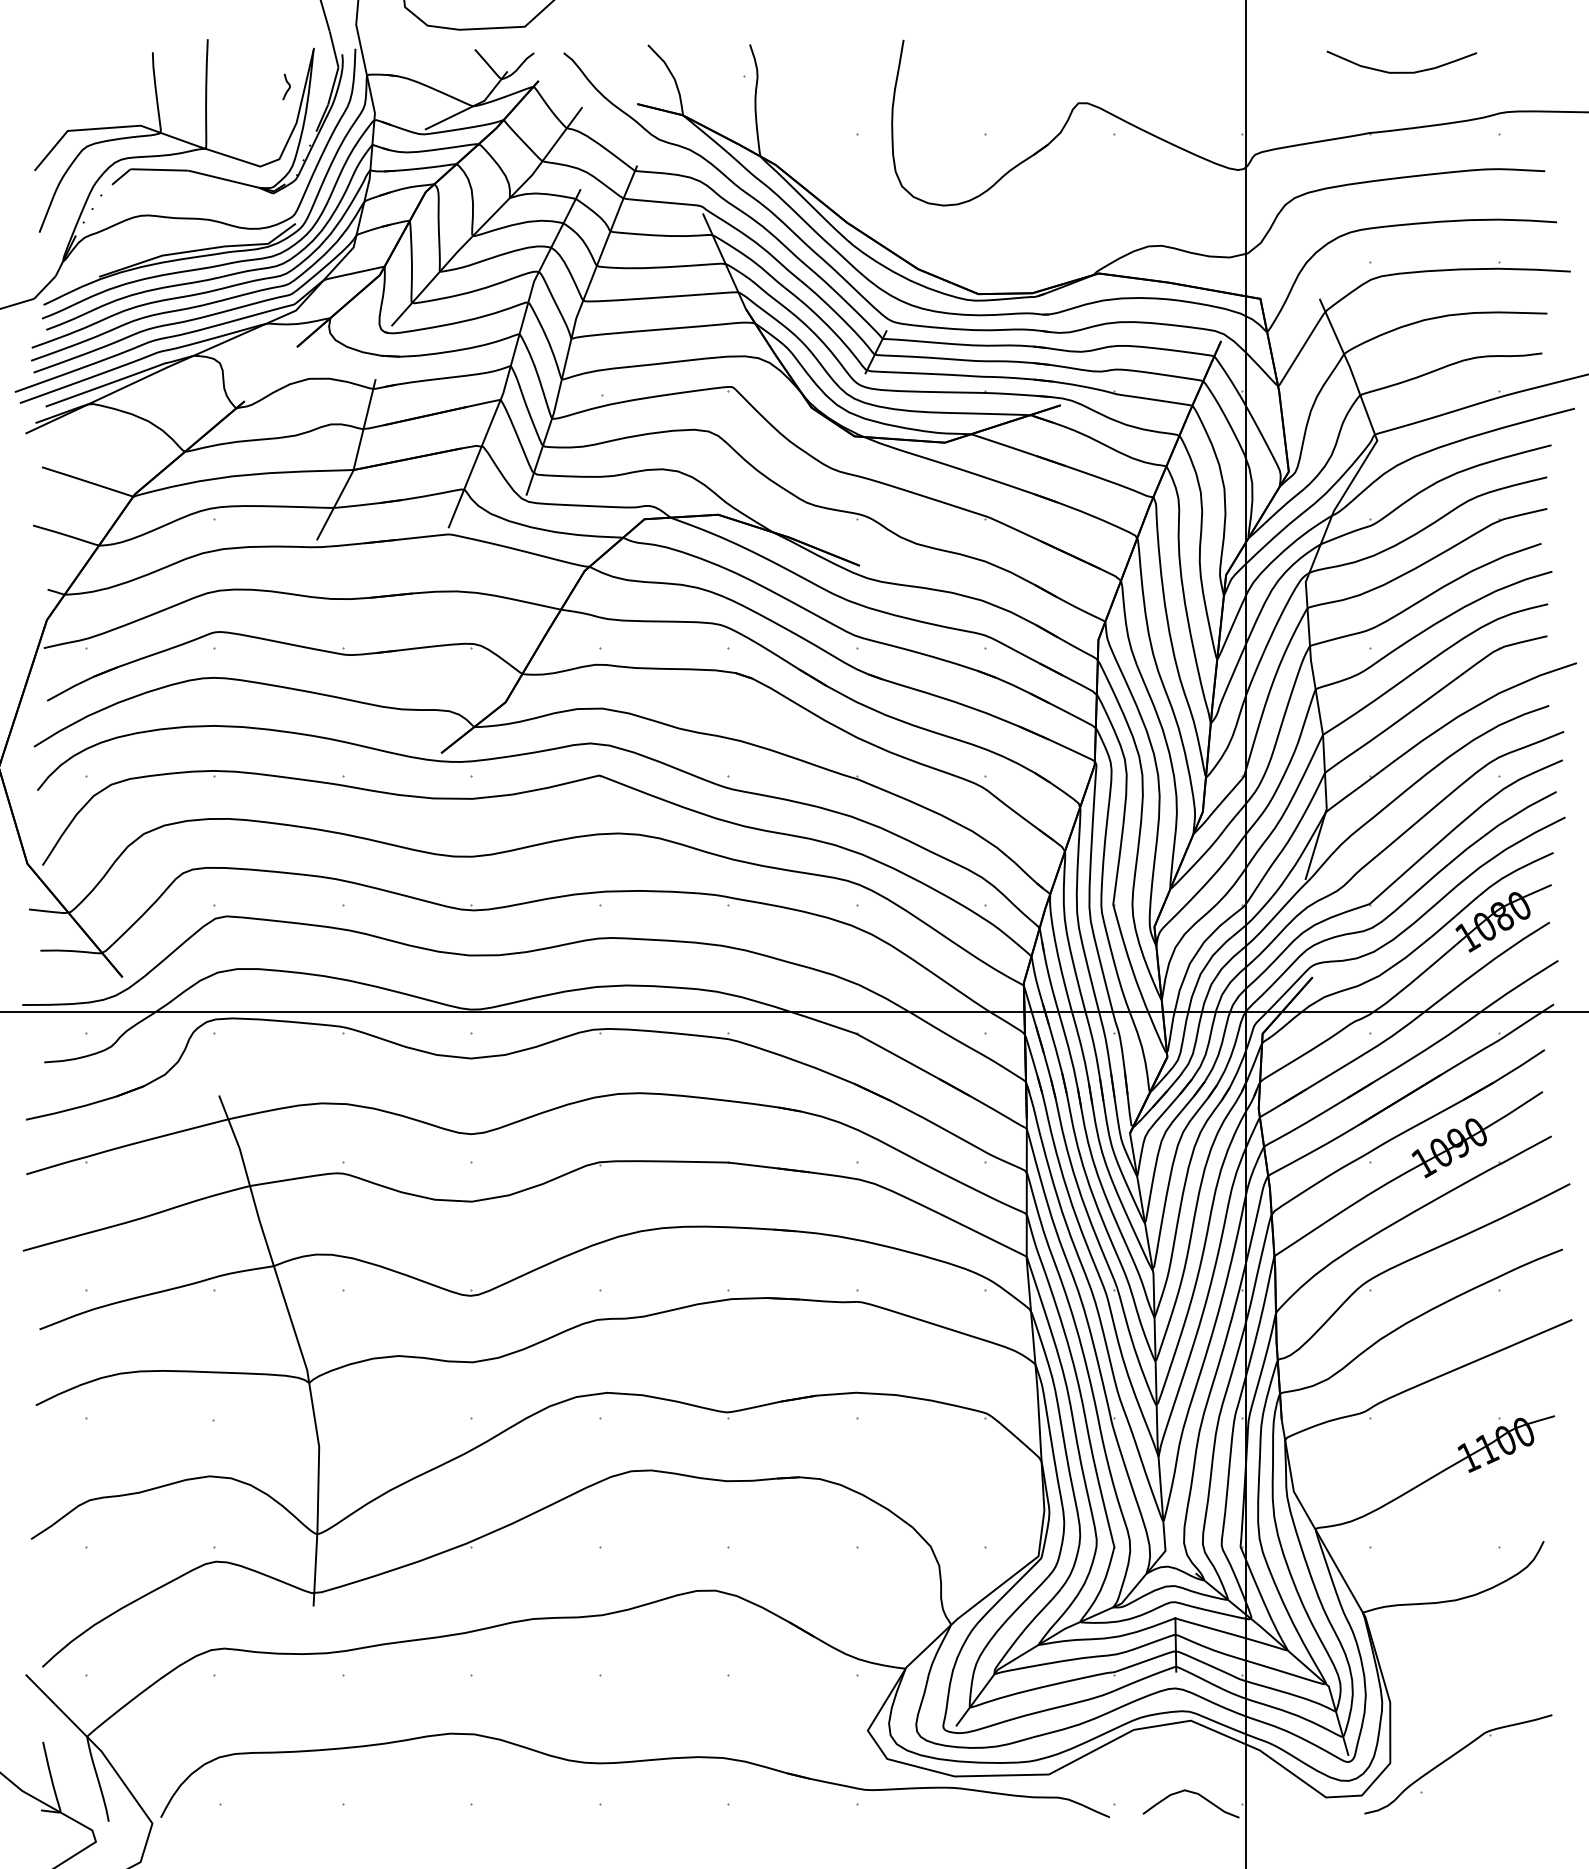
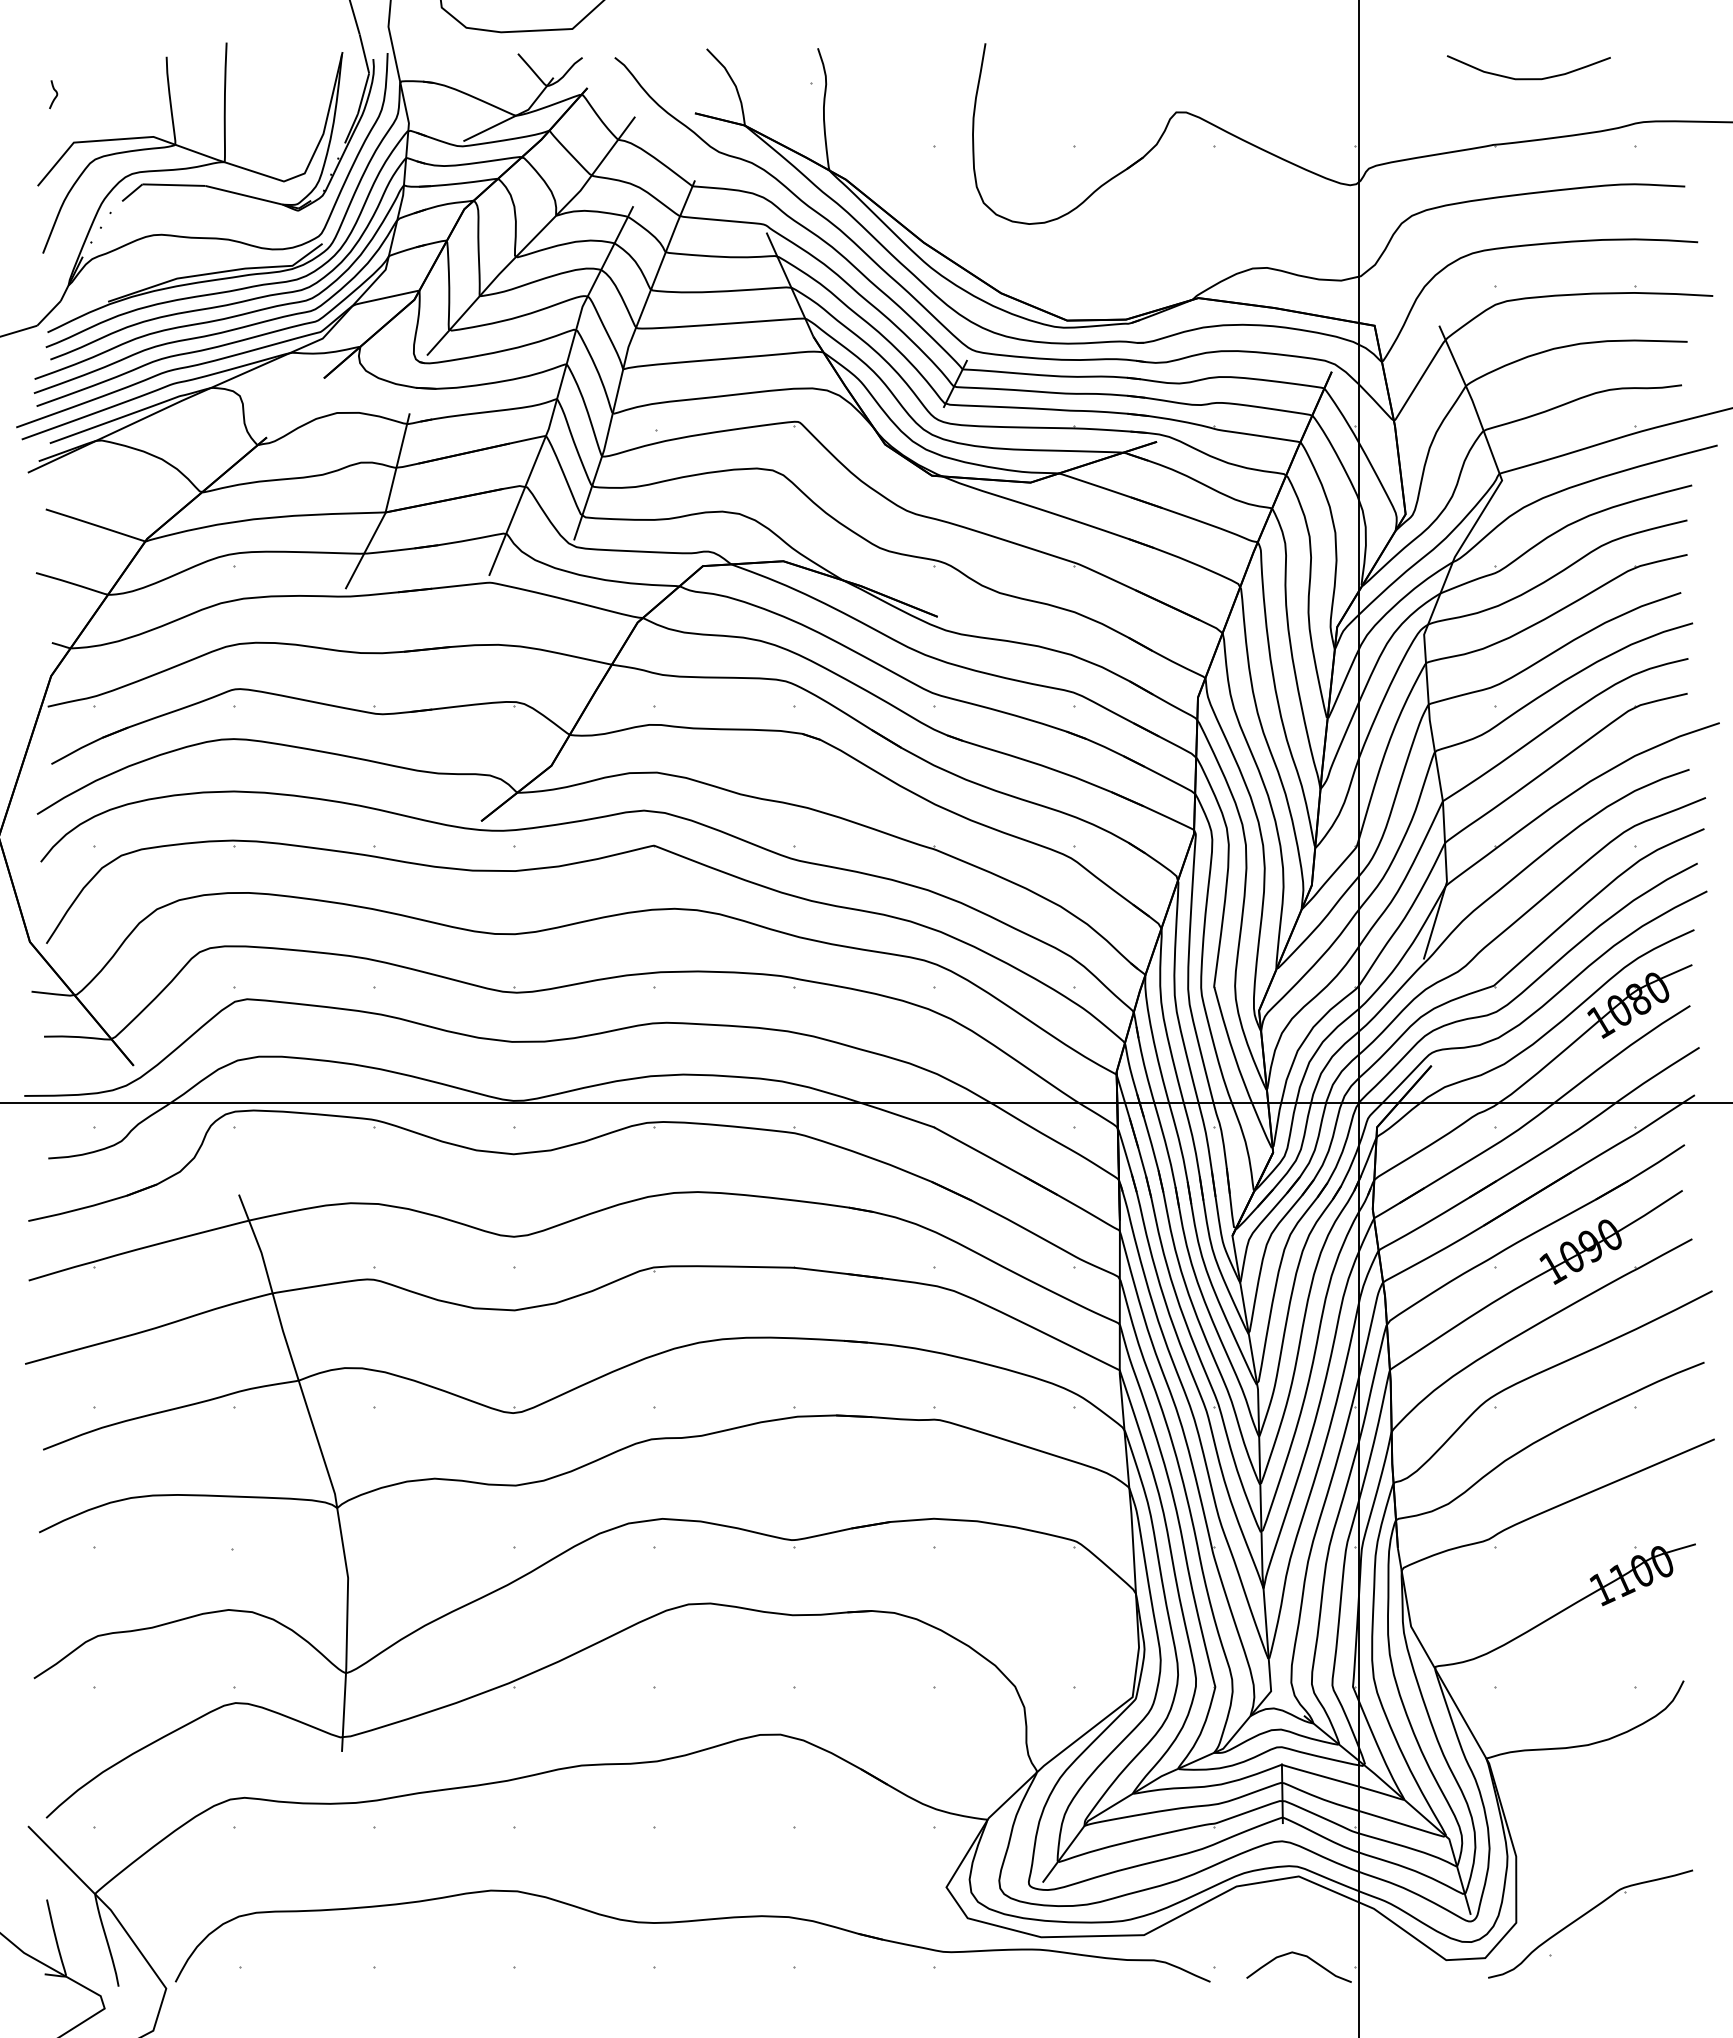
curve: (288, 84) -> (55, 92), moved

